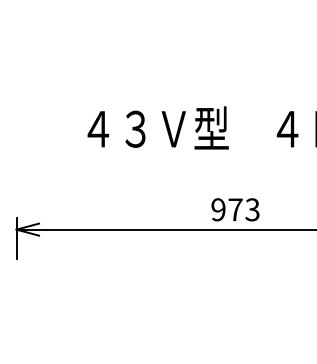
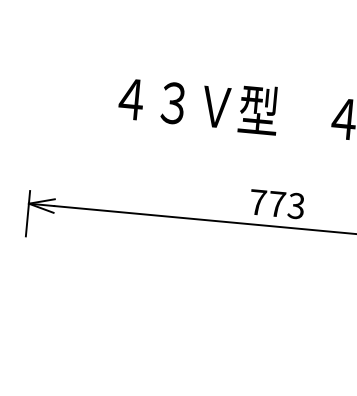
text: (218, 209) -> (258, 202), 973 -> 773

